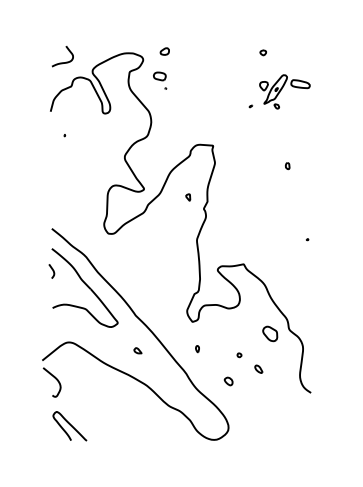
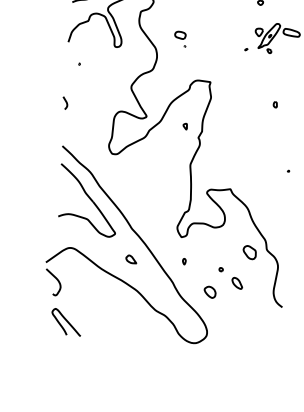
part: (160, 80) -> (180, 38), moved
curve: (52, 271) -> (65, 103), moved
part: (137, 350) -> (130, 259), size x1.6
part: (258, 368) -> (237, 282), size x1.6
part: (228, 381) -> (209, 292), size x1.6

